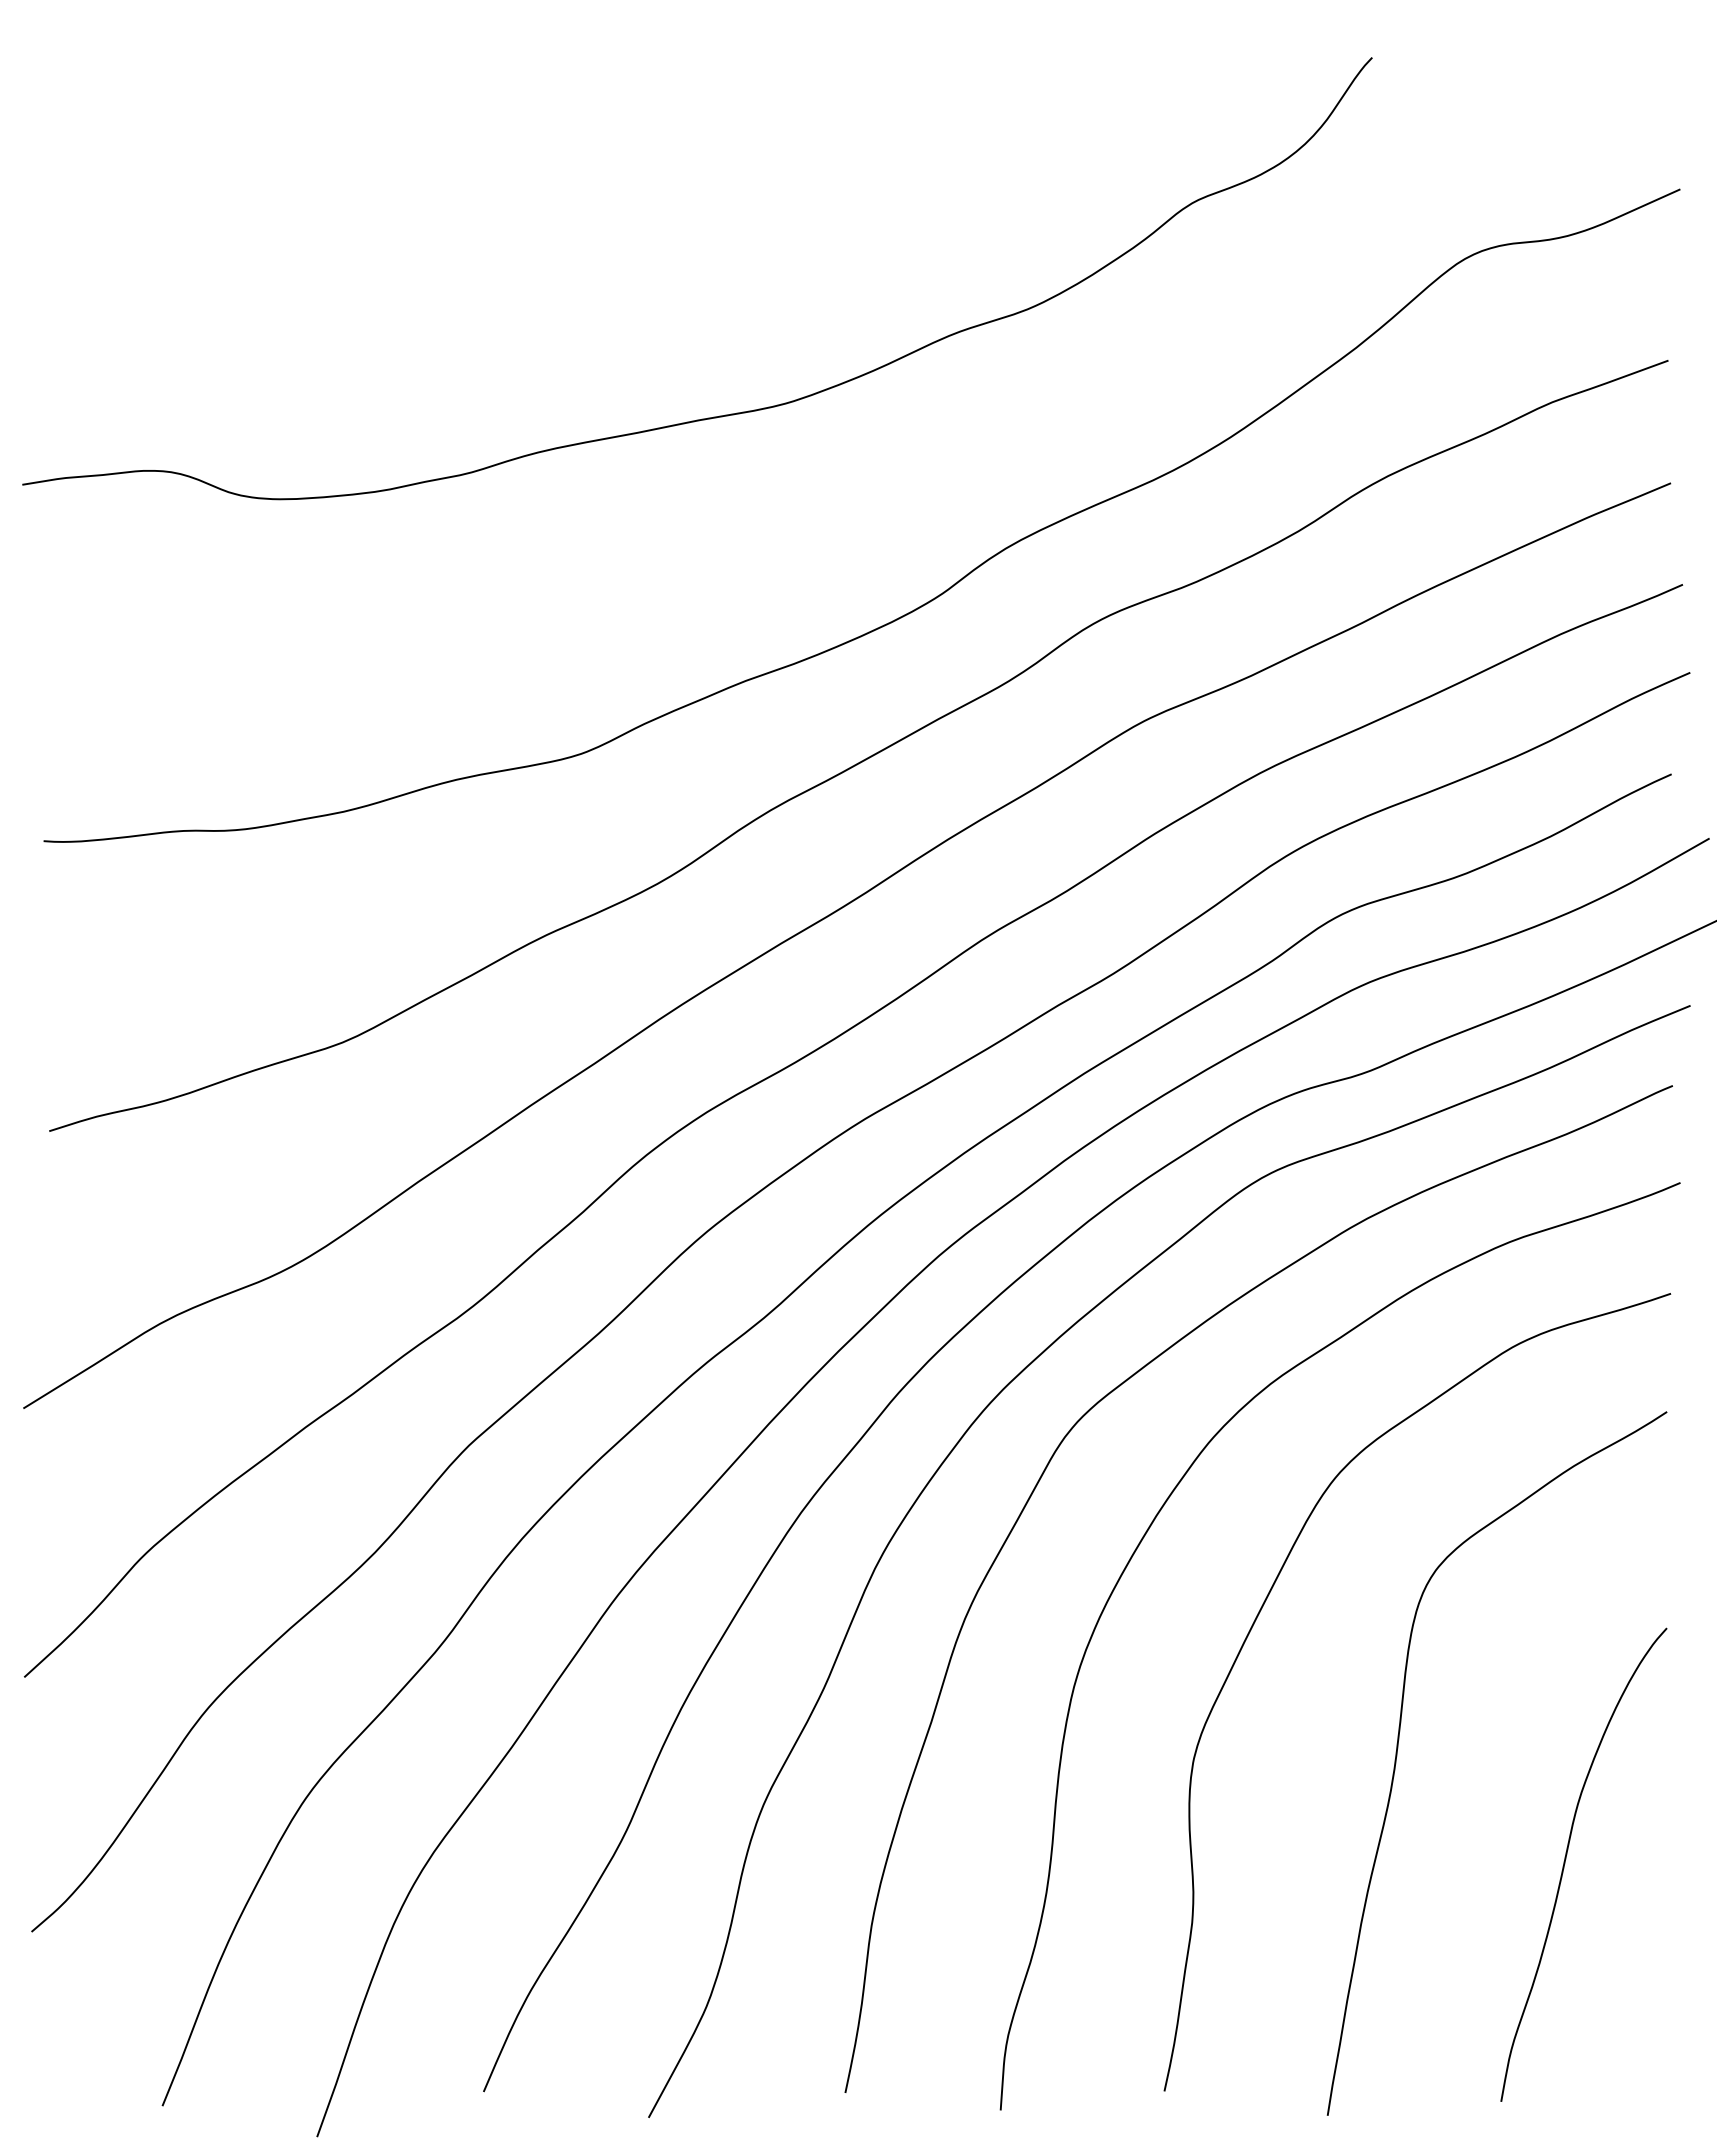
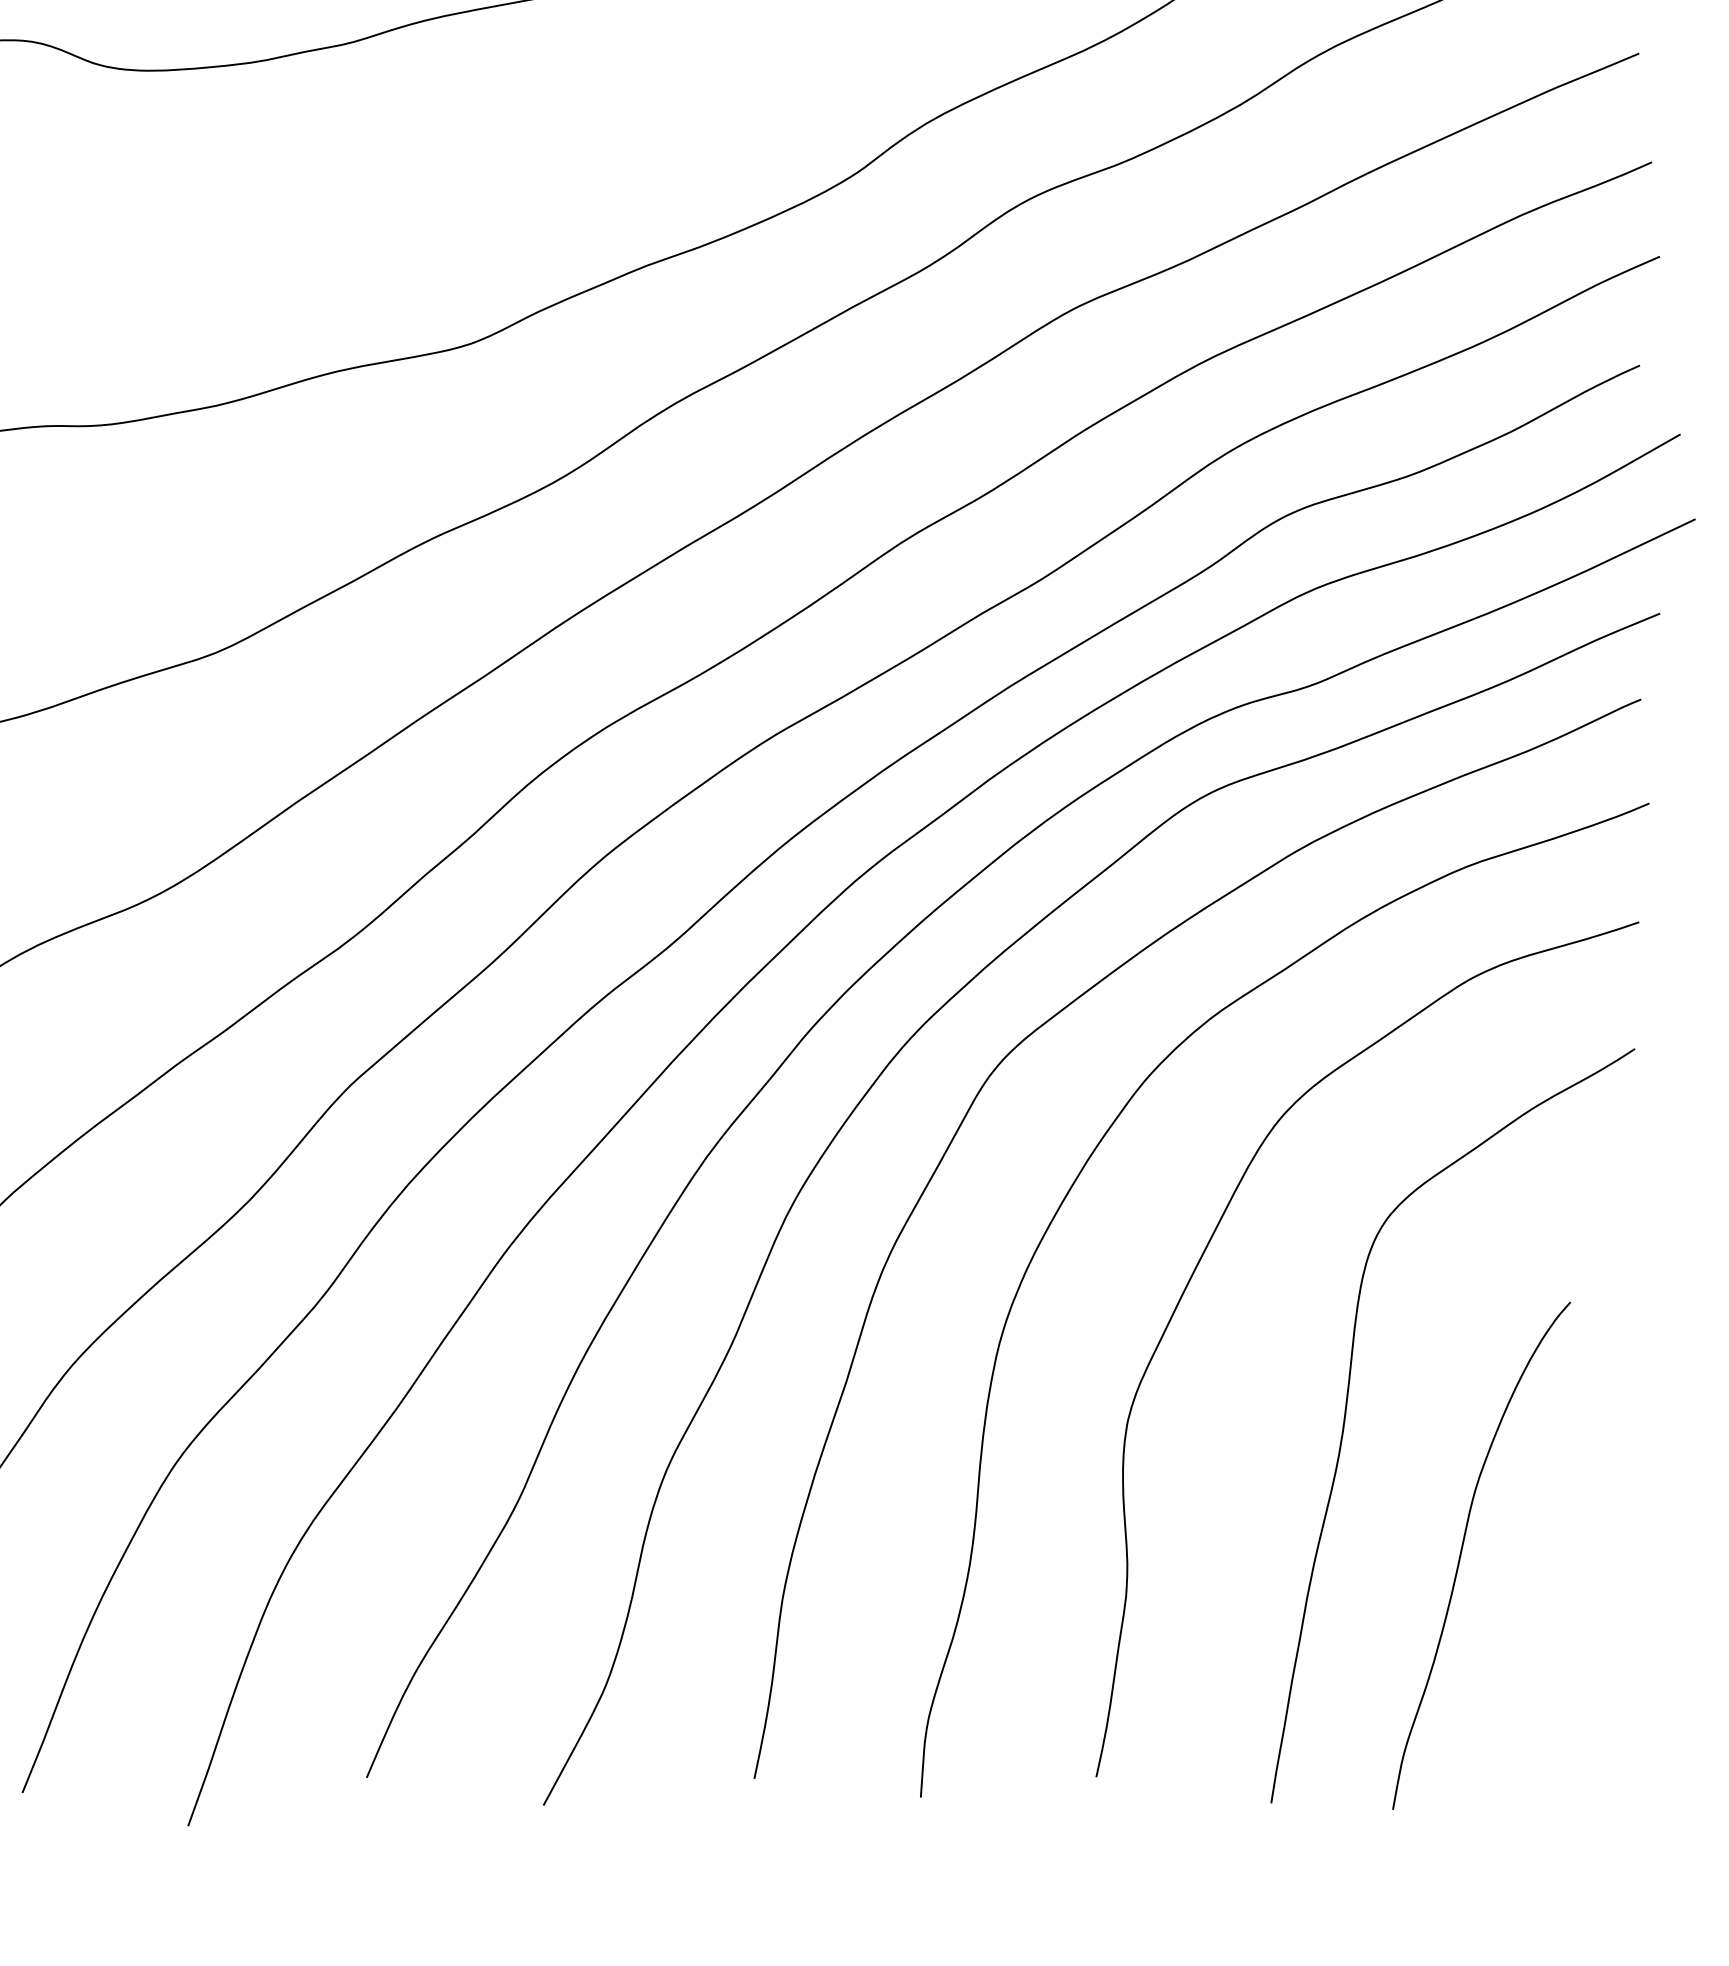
curve: (1566, 1859) -> (1462, 1550), moved

